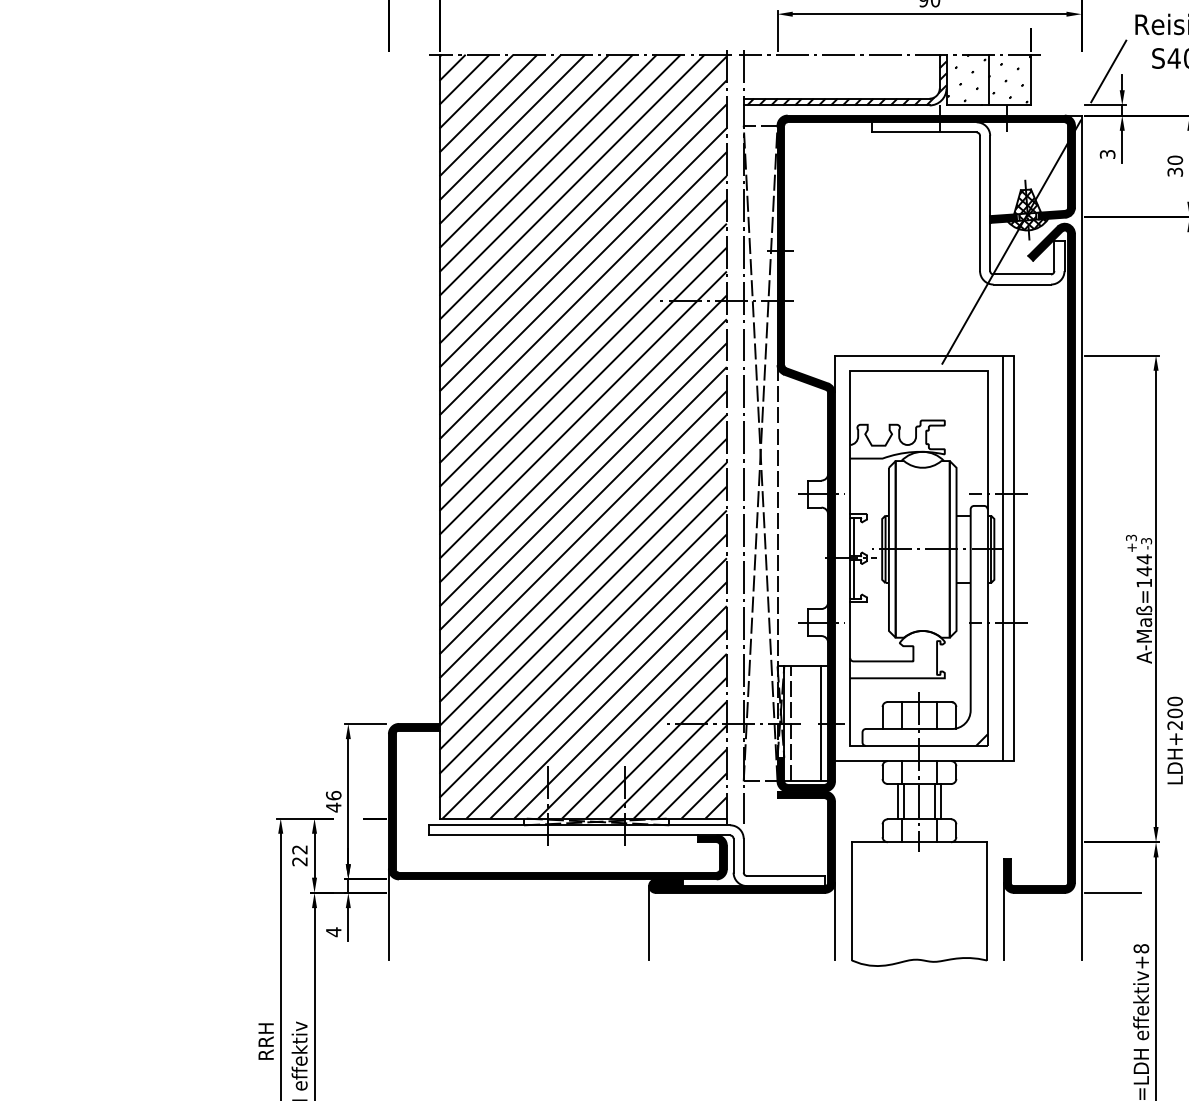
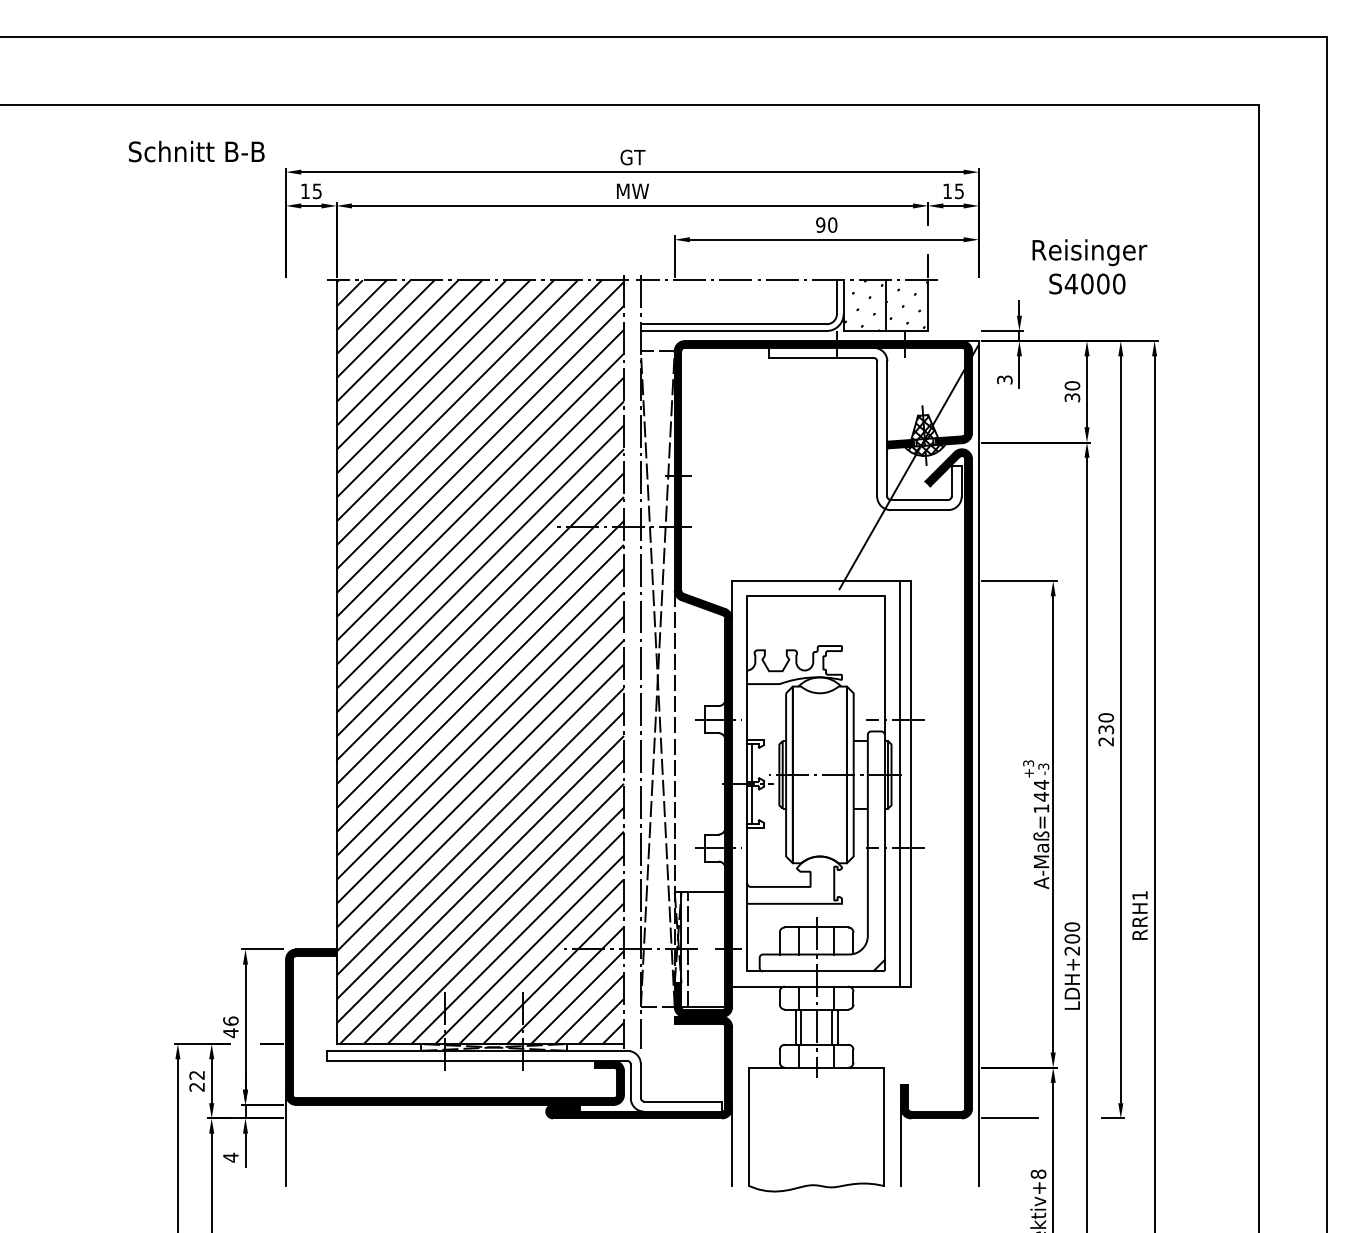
line: (1108, 70) -> (1005, 296), removed
hatch: (846, 79) -> (743, 305), removed
line: (821, 722) -> (718, 948), removed
line: (649, 922) -> (546, 1148), removed

